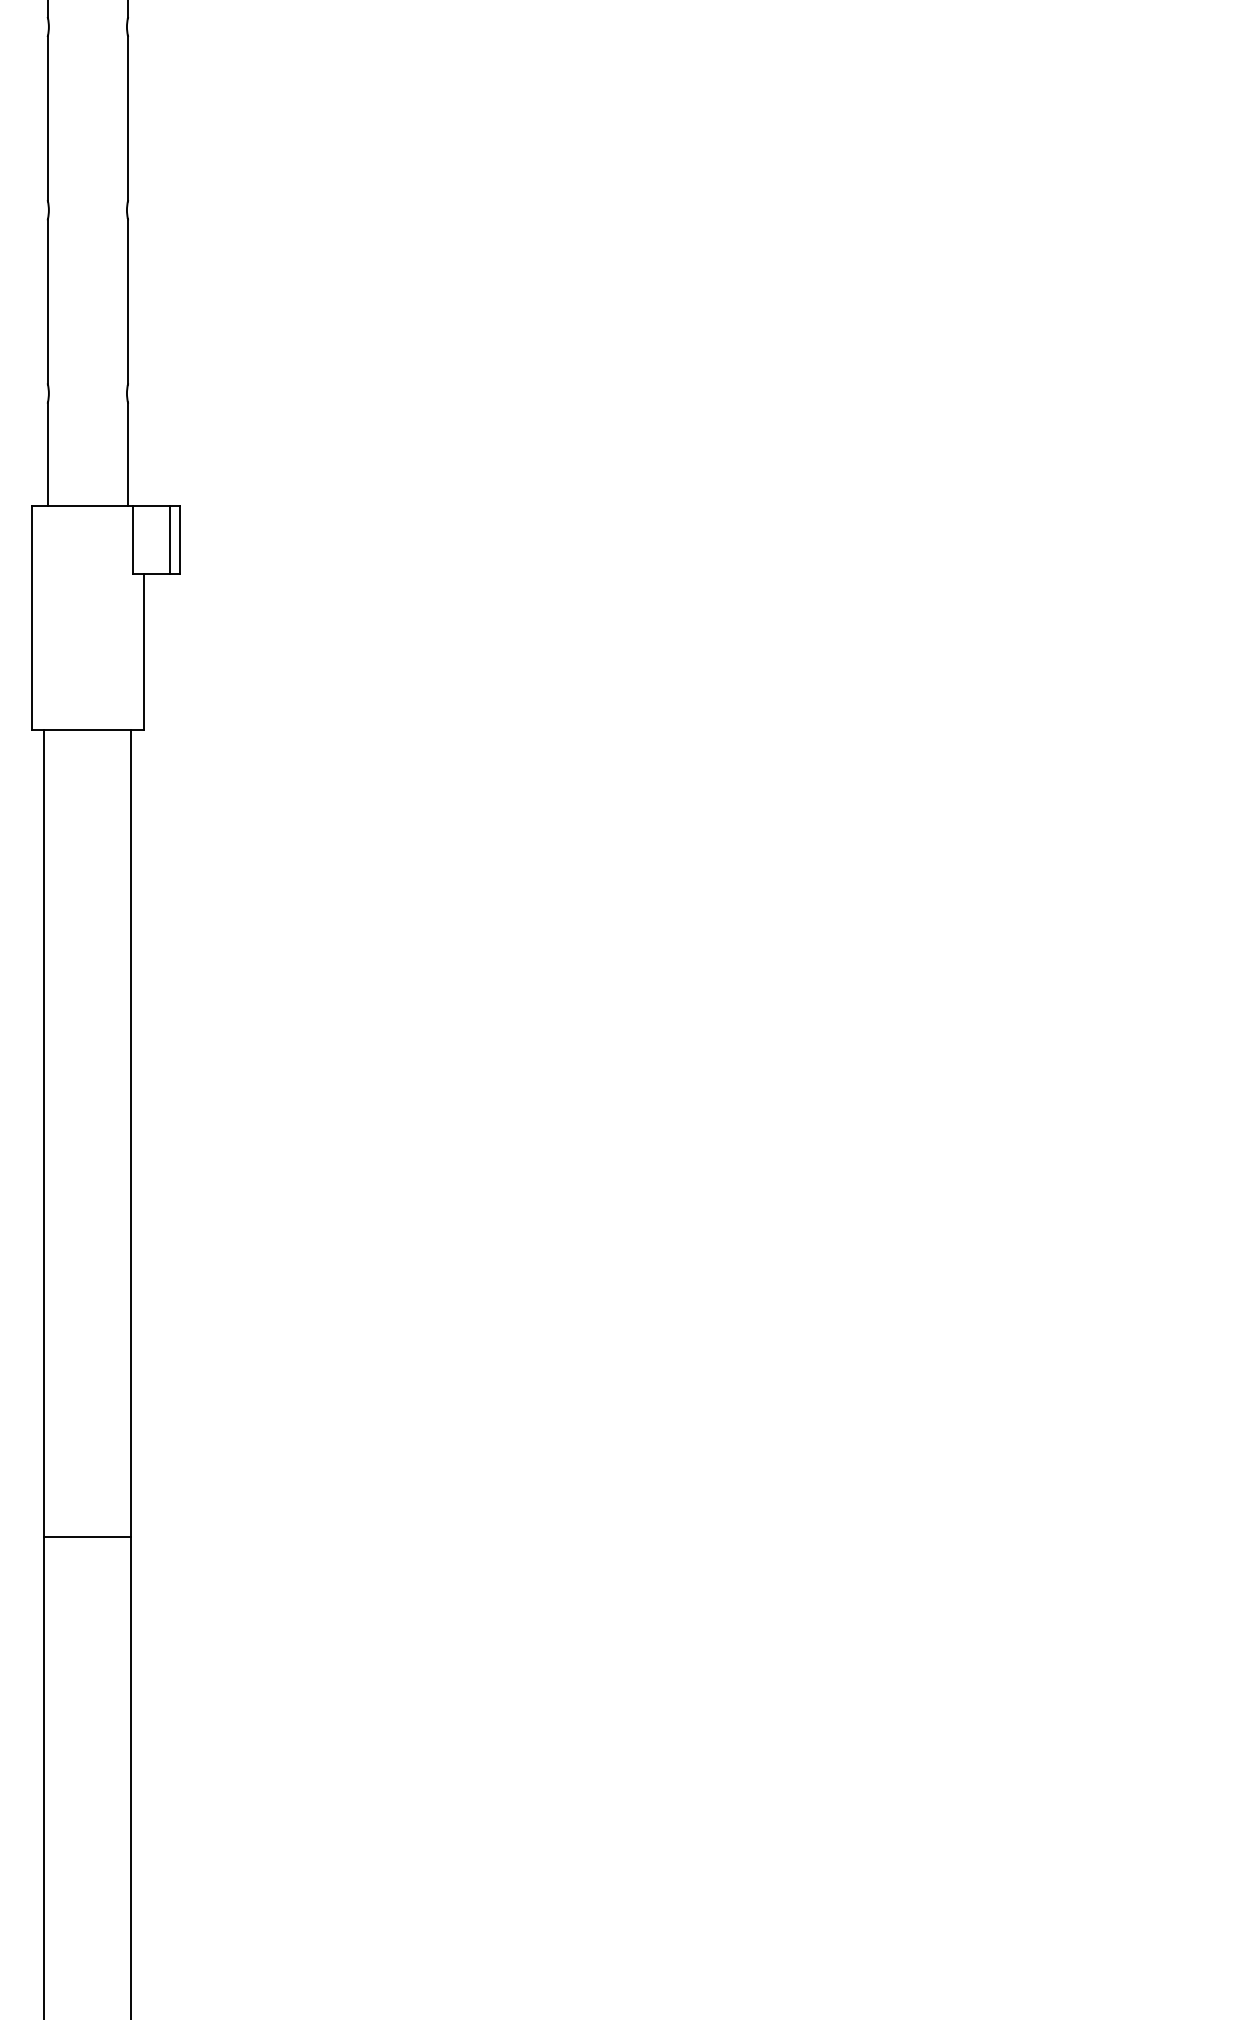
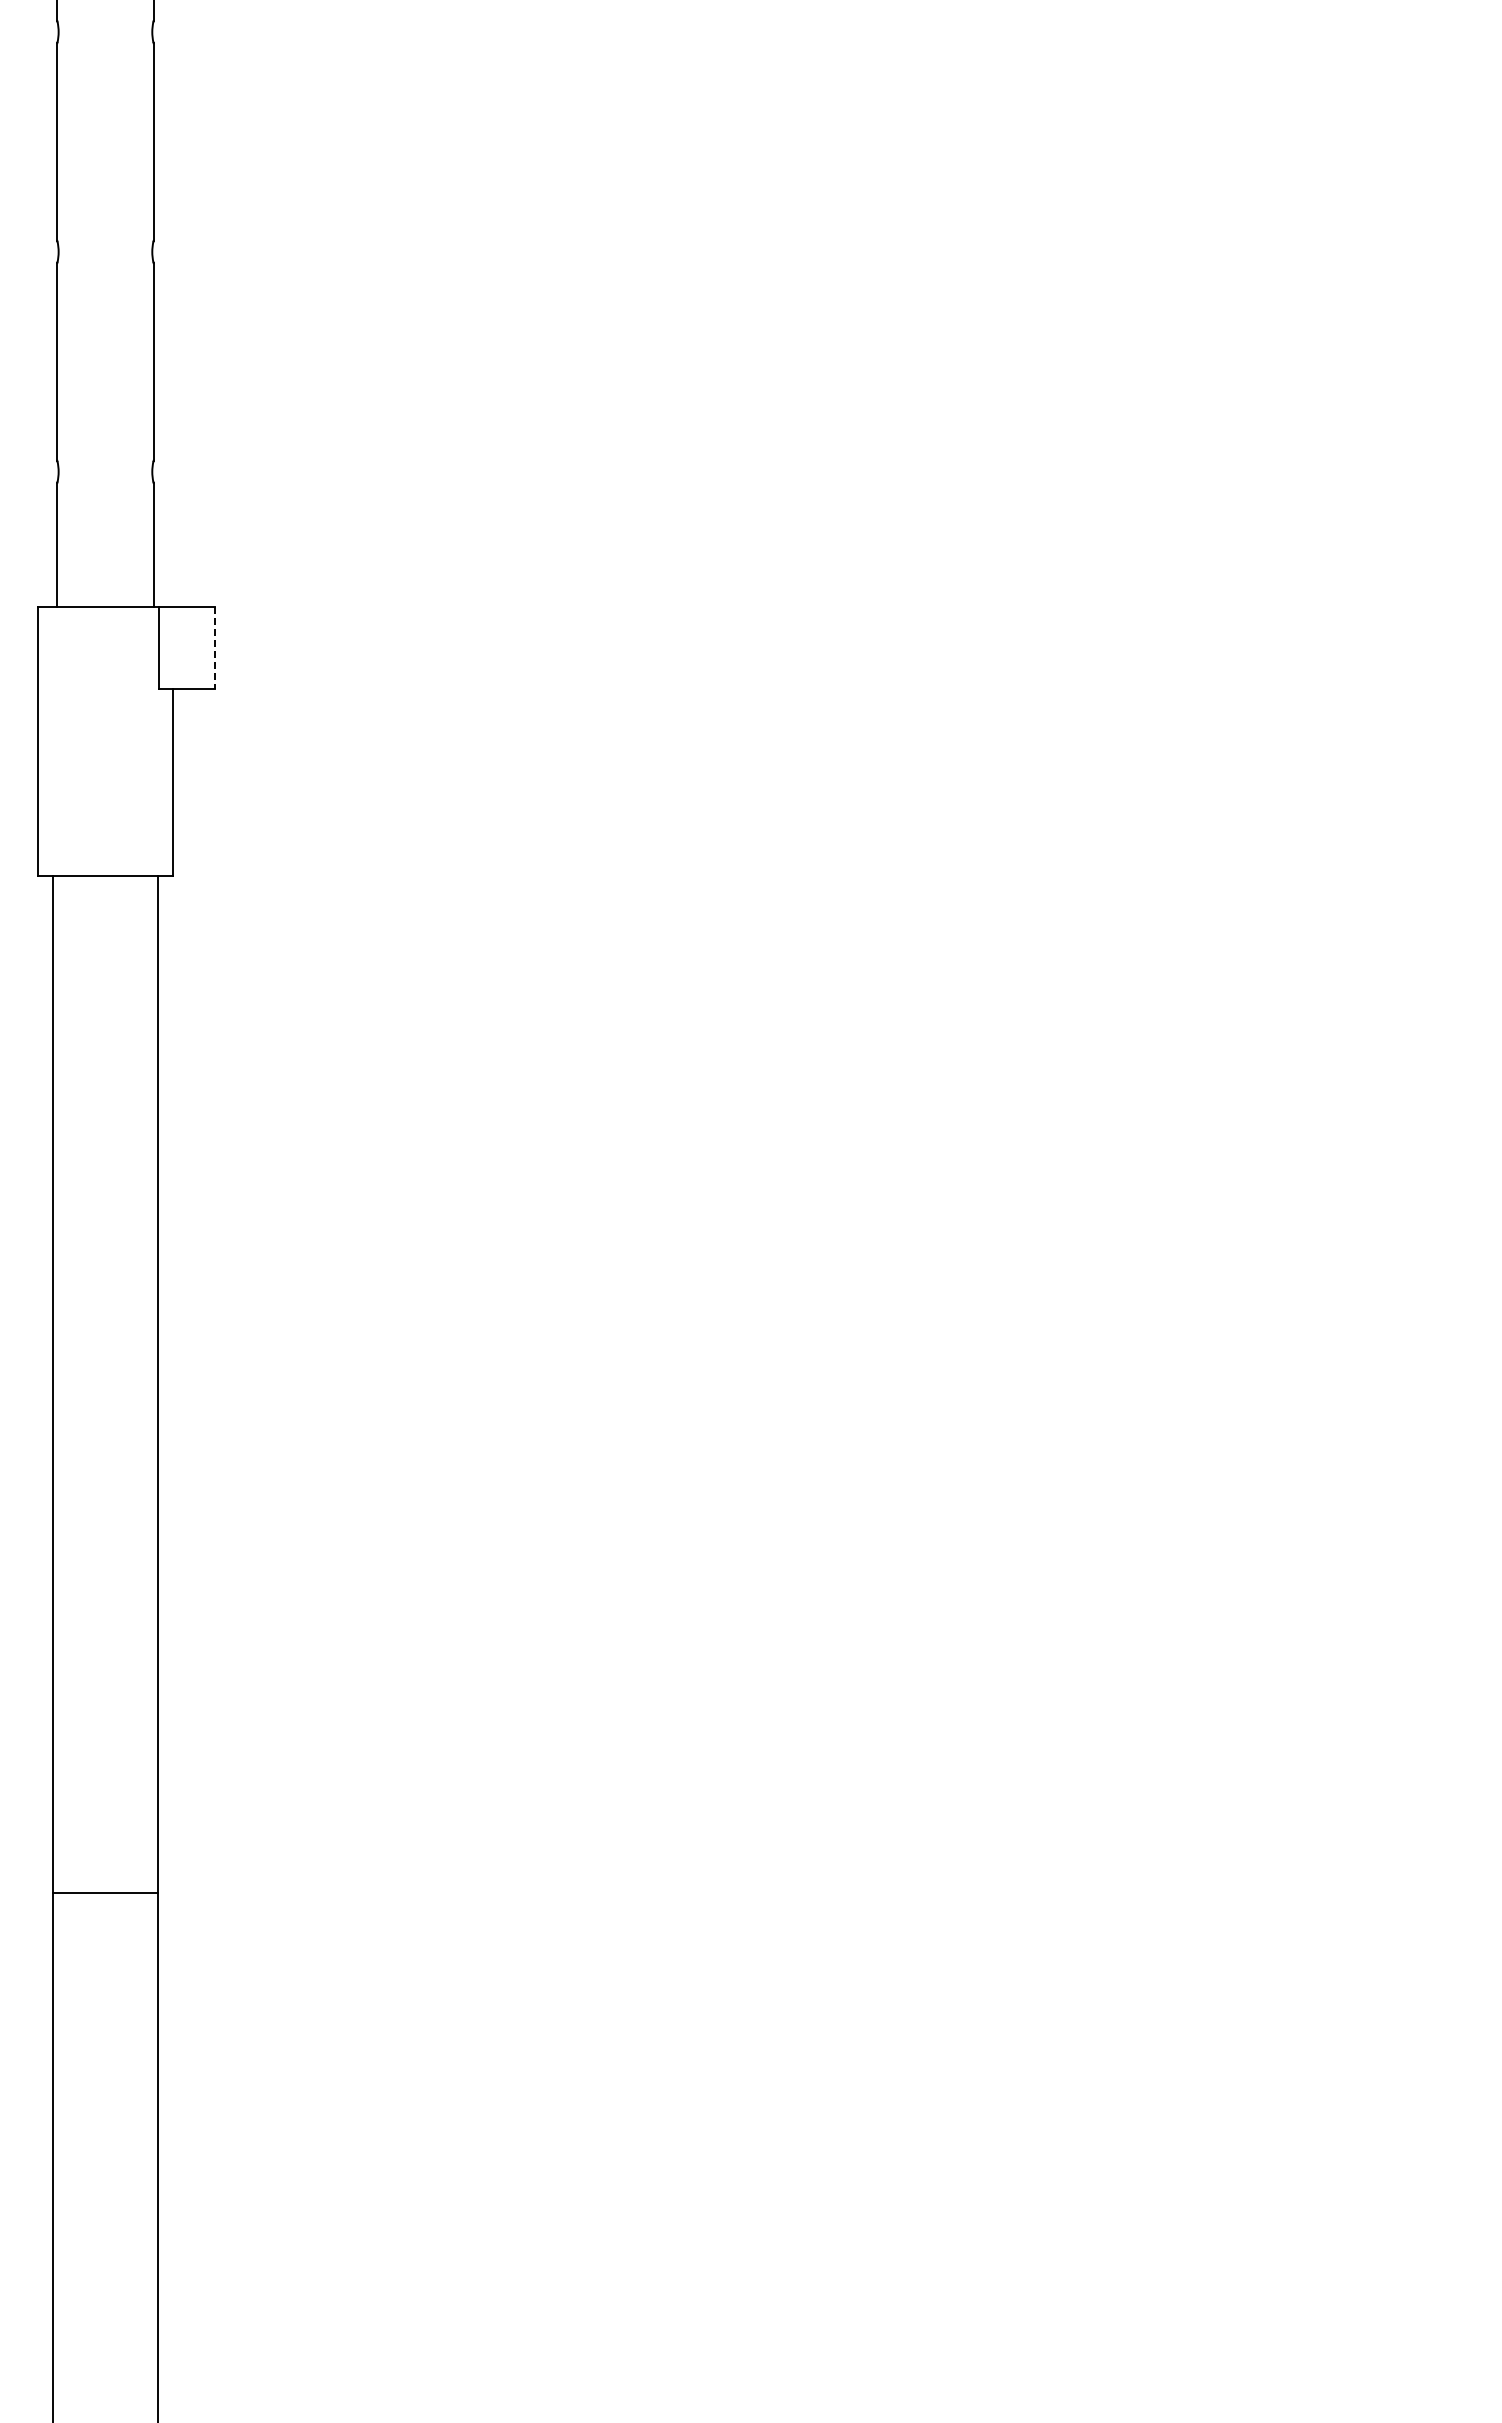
line: (169, 539) -> (203, 647), removed
line: (179, 540) -> (215, 648), solid -> dashed
line: (87, 1536) -> (105, 1893), moved

